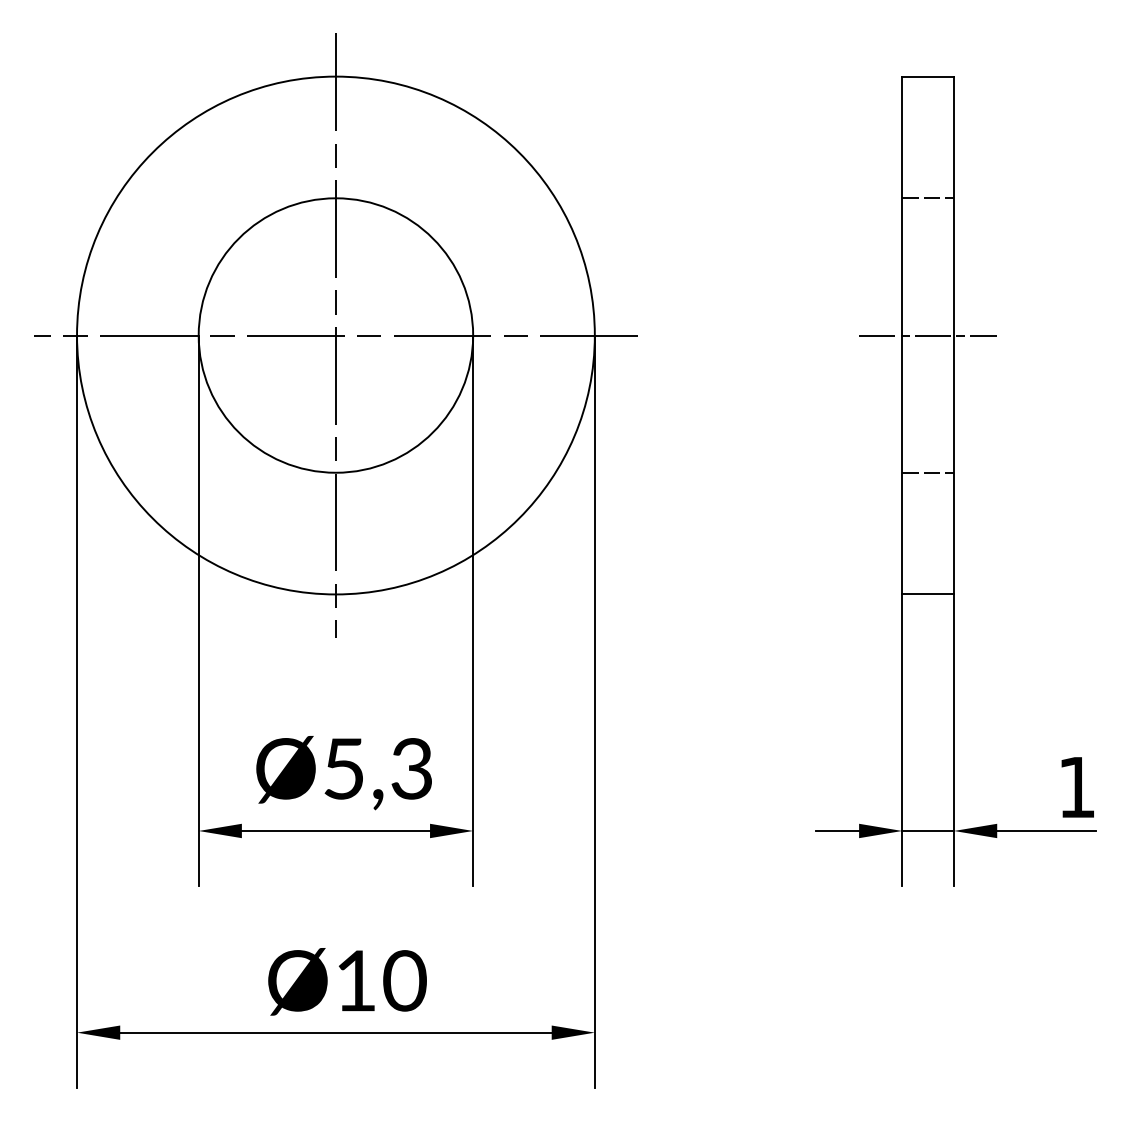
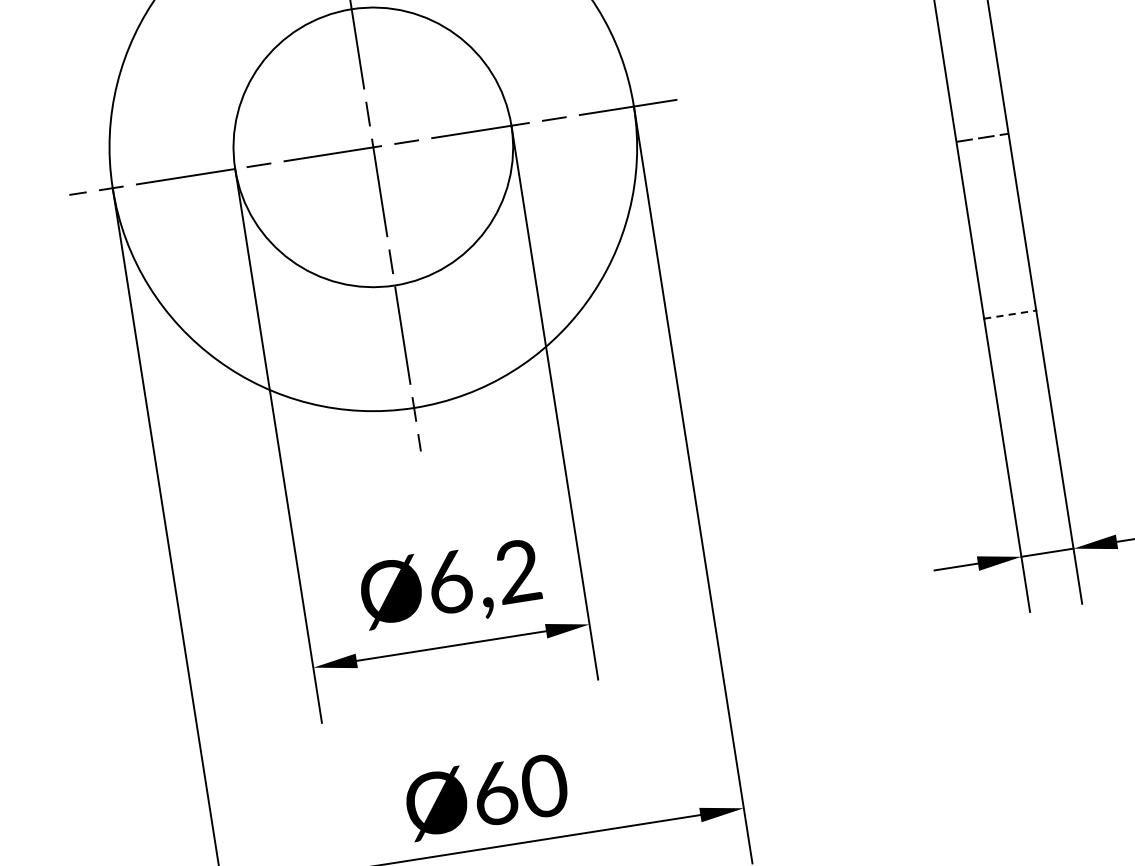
line: (928, 335) -> (969, 53), removed
line: (928, 472) -> (982, 137), moved
line: (928, 594) -> (1010, 314), solid -> dashed
text: (378, 768) -> (484, 576), Ø5,3 -> Ø6,2
text: (356, 980) -> (495, 793), Ø10 -> Ø60

